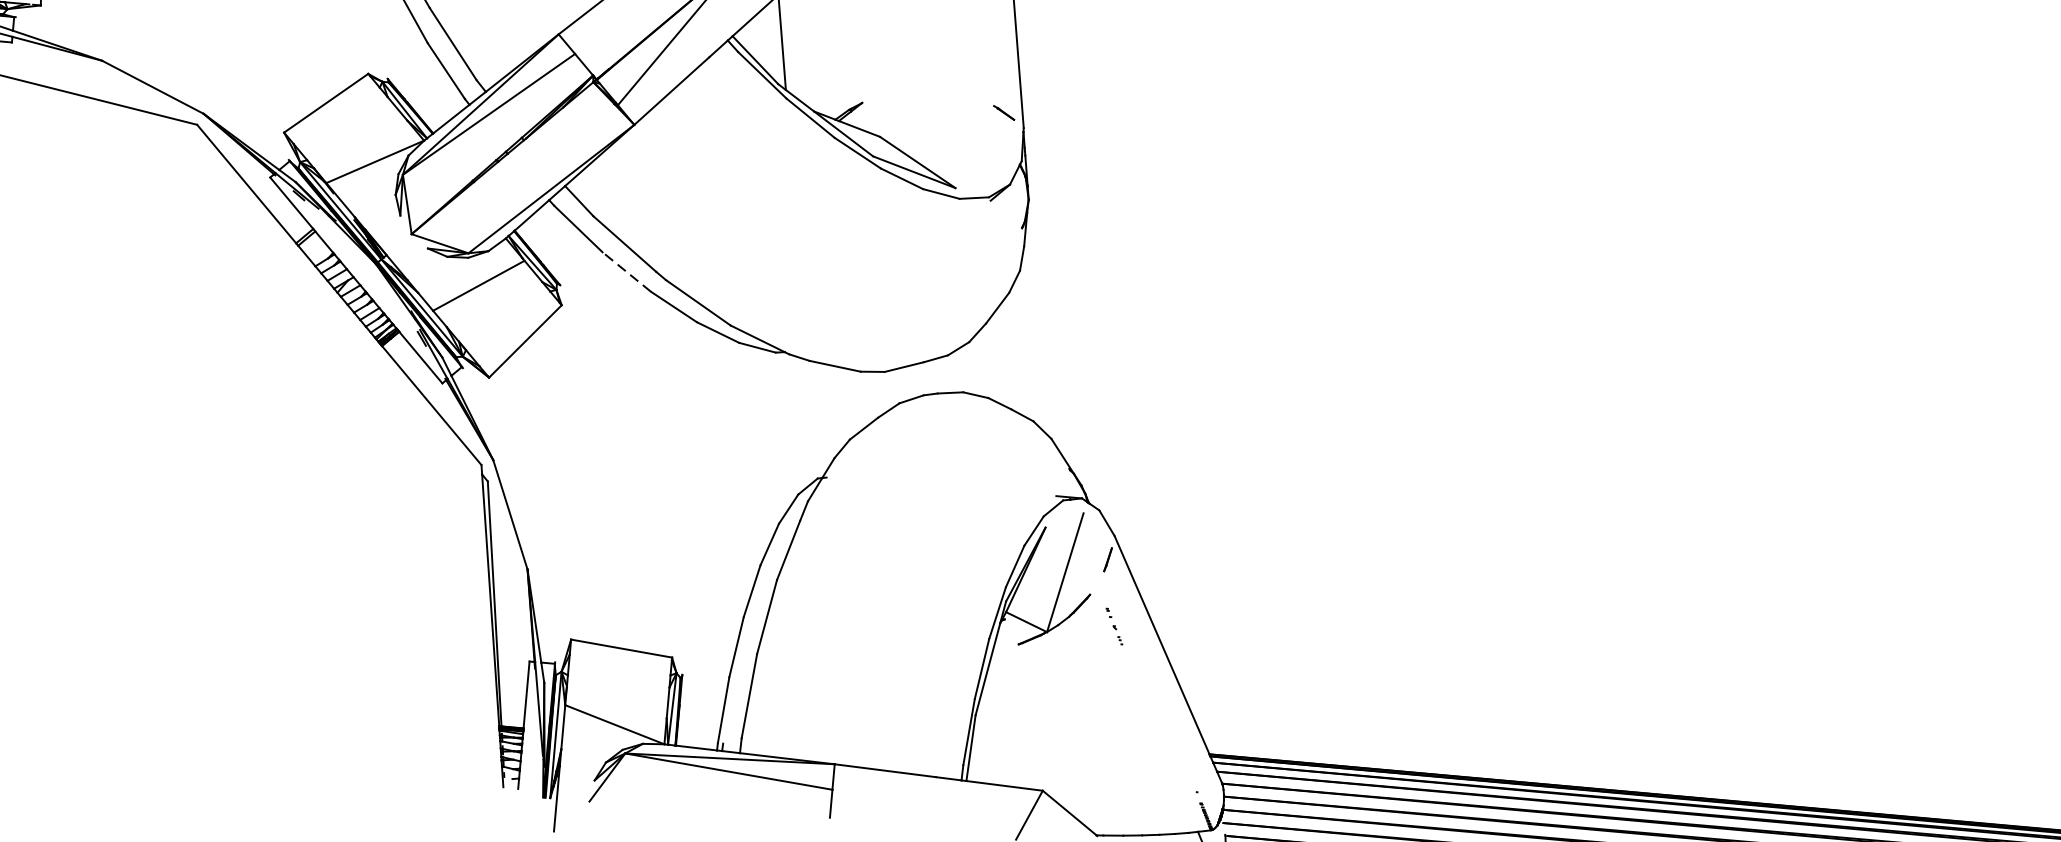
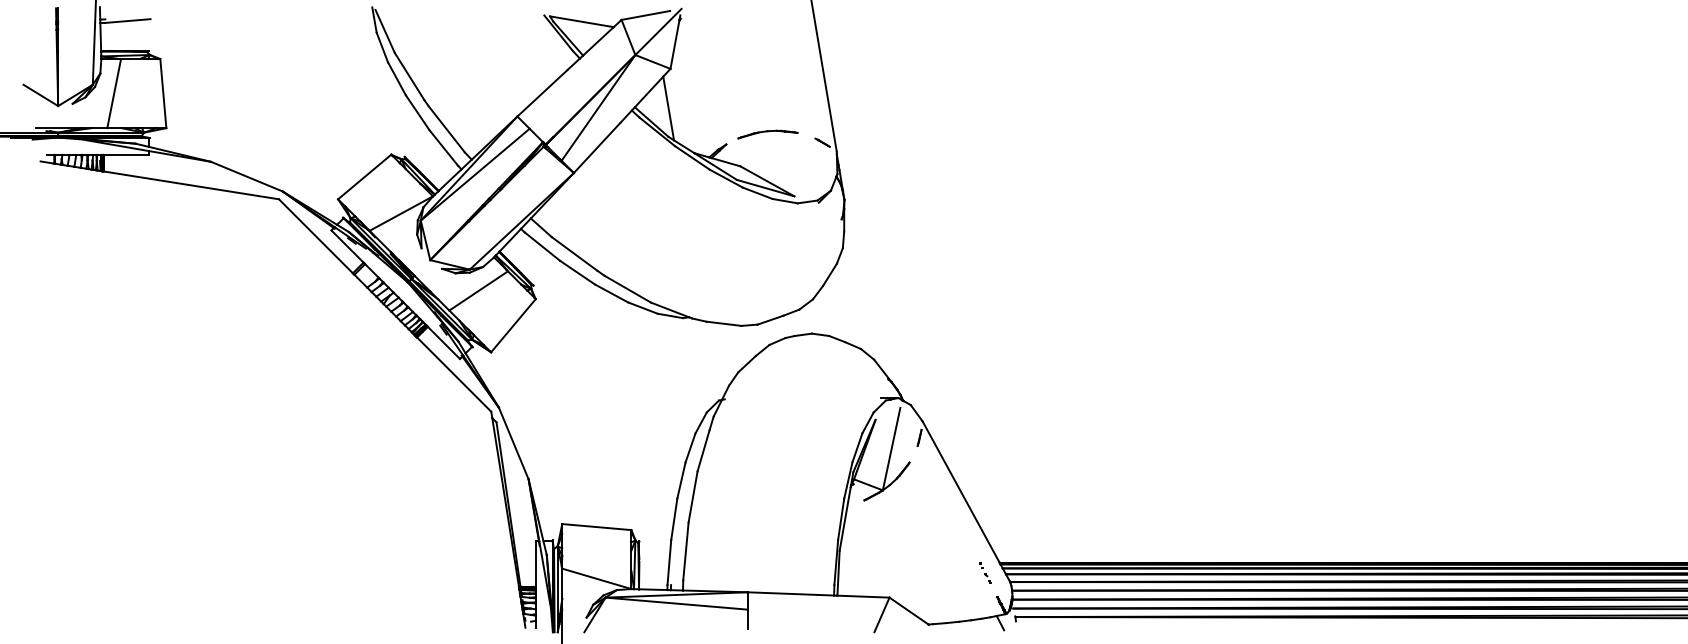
part: (924, 93) -> (767, 134), added
line: (626, 271) -> (577, 272), dashed -> solid
part: (1114, 623) -> (985, 572), moved

